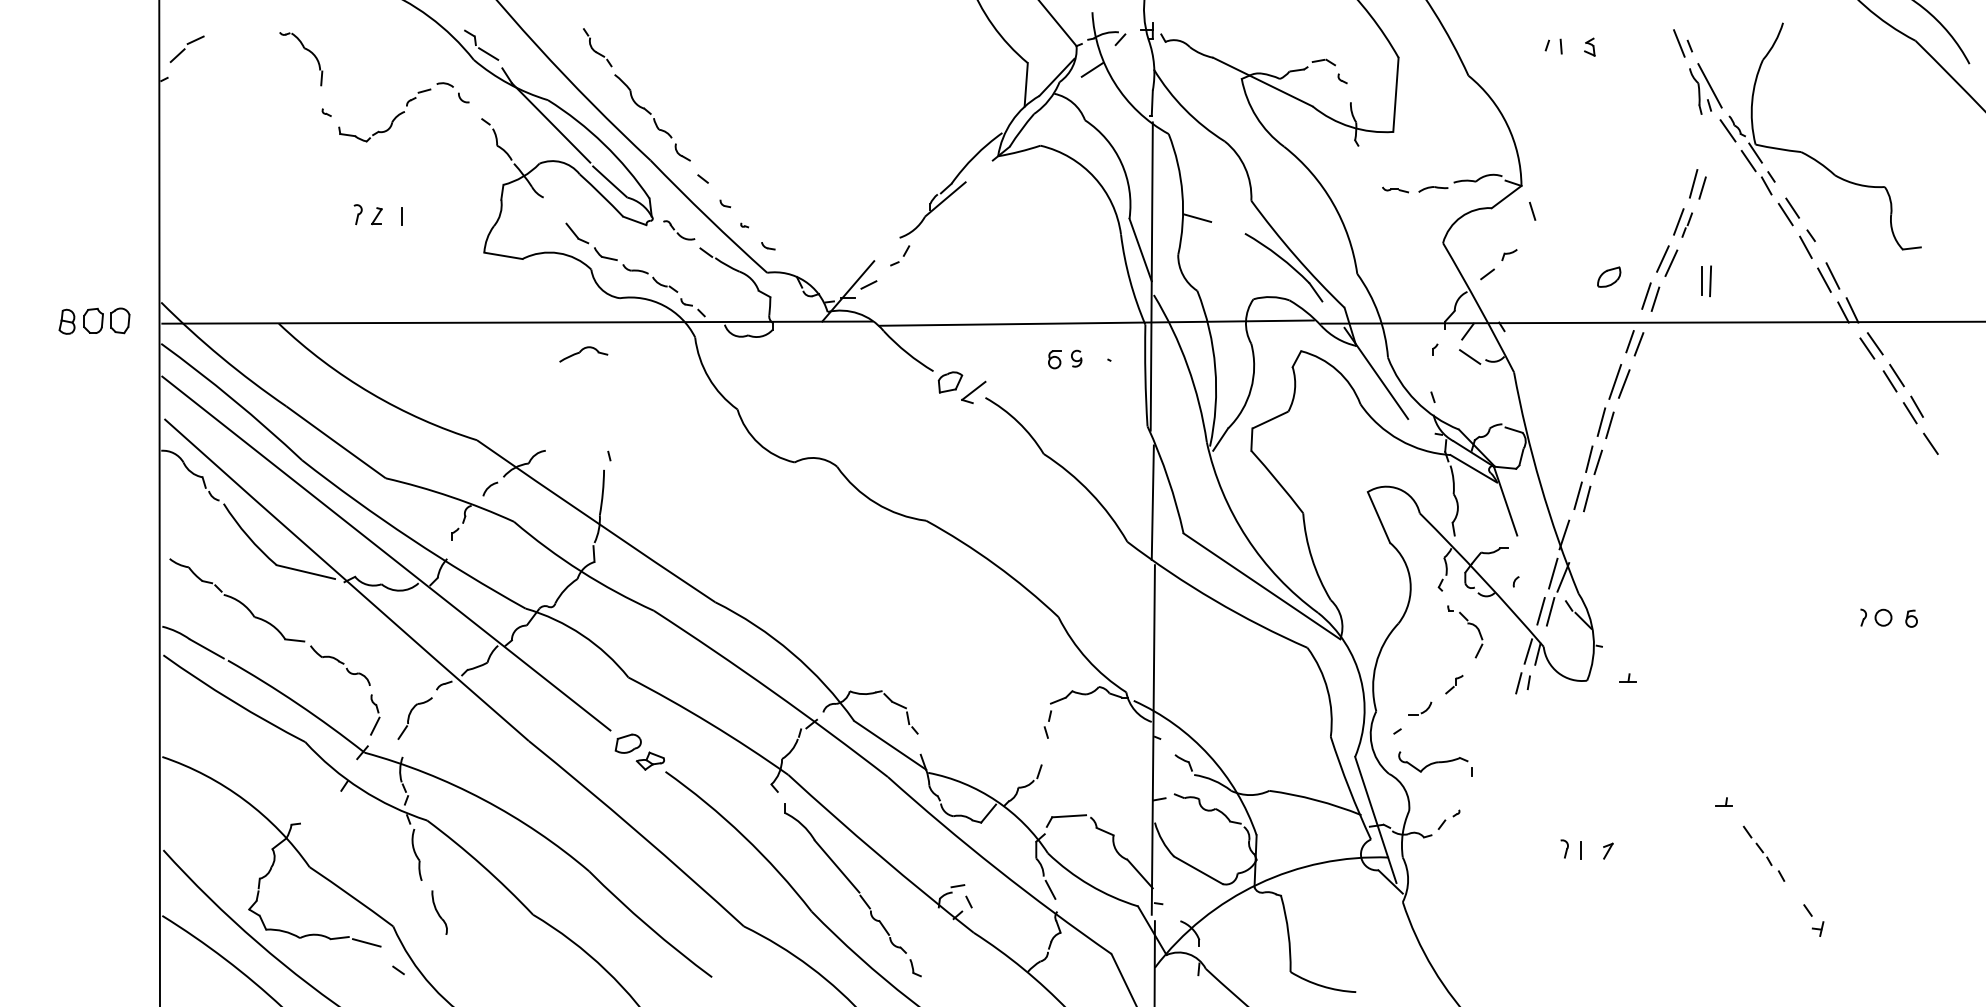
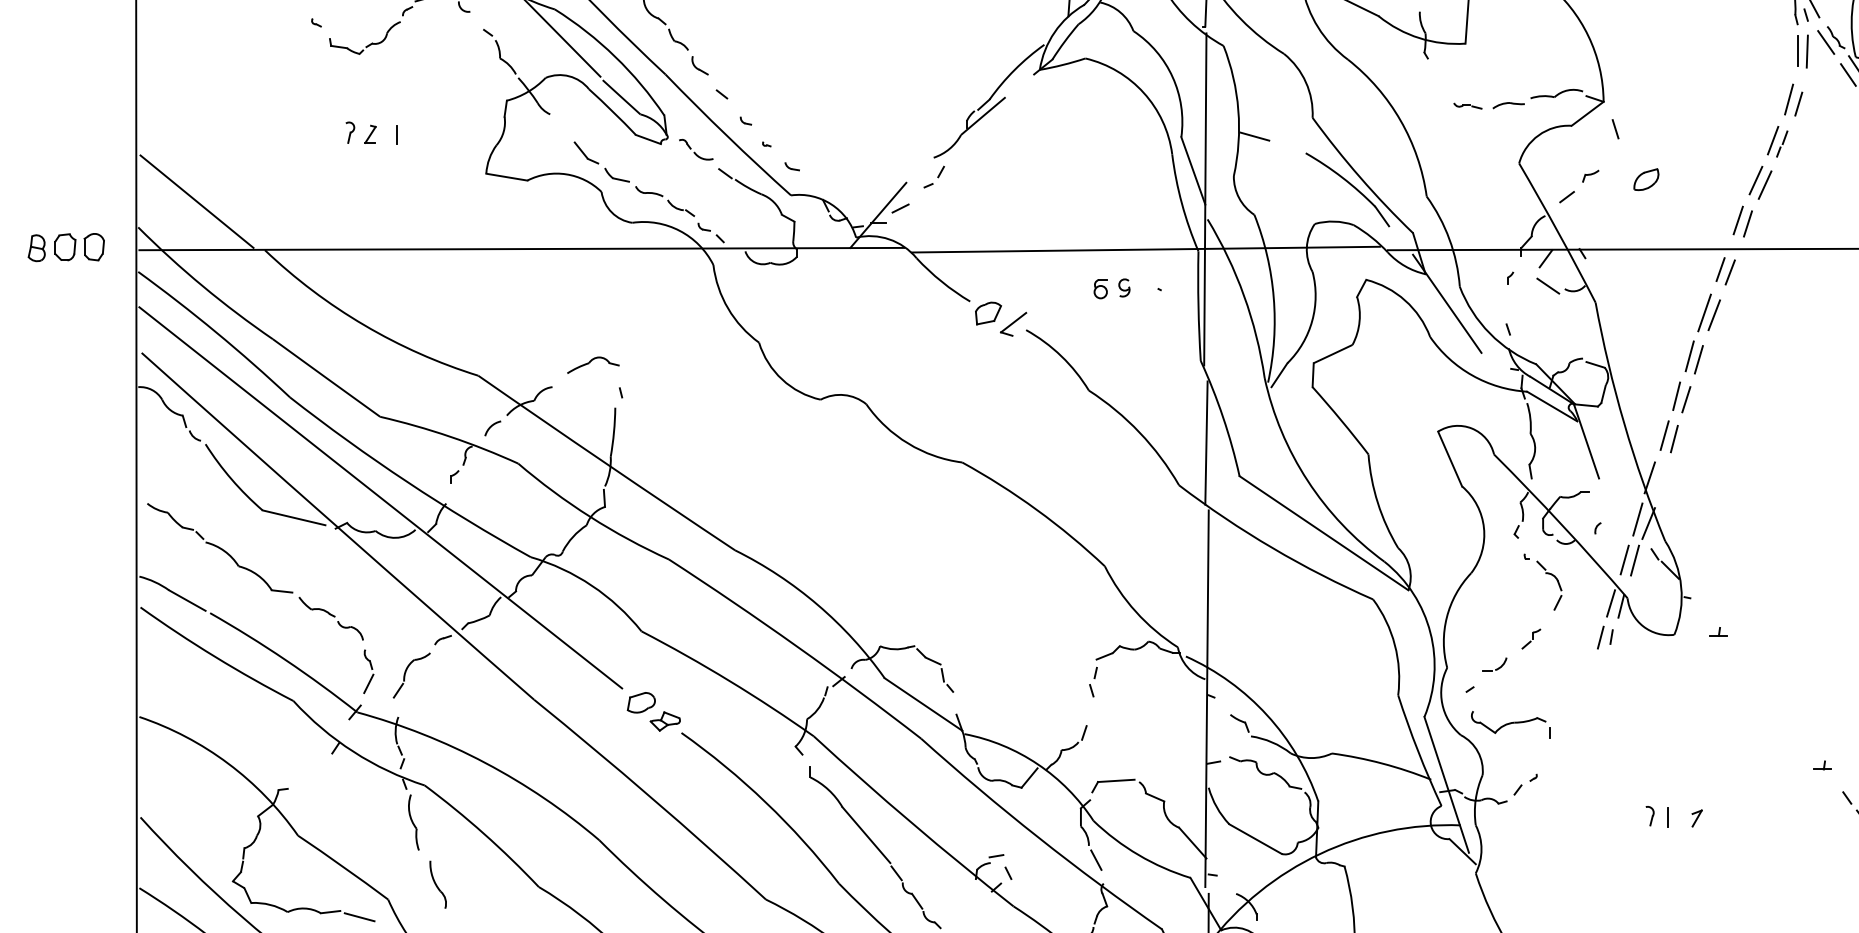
part: (1609, 276) -> (1646, 178), moved
line: (215, 278) -> (196, 201), added
part: (1706, 281) -> (1802, 51), moved
part: (583, 354) -> (593, 365), moved

